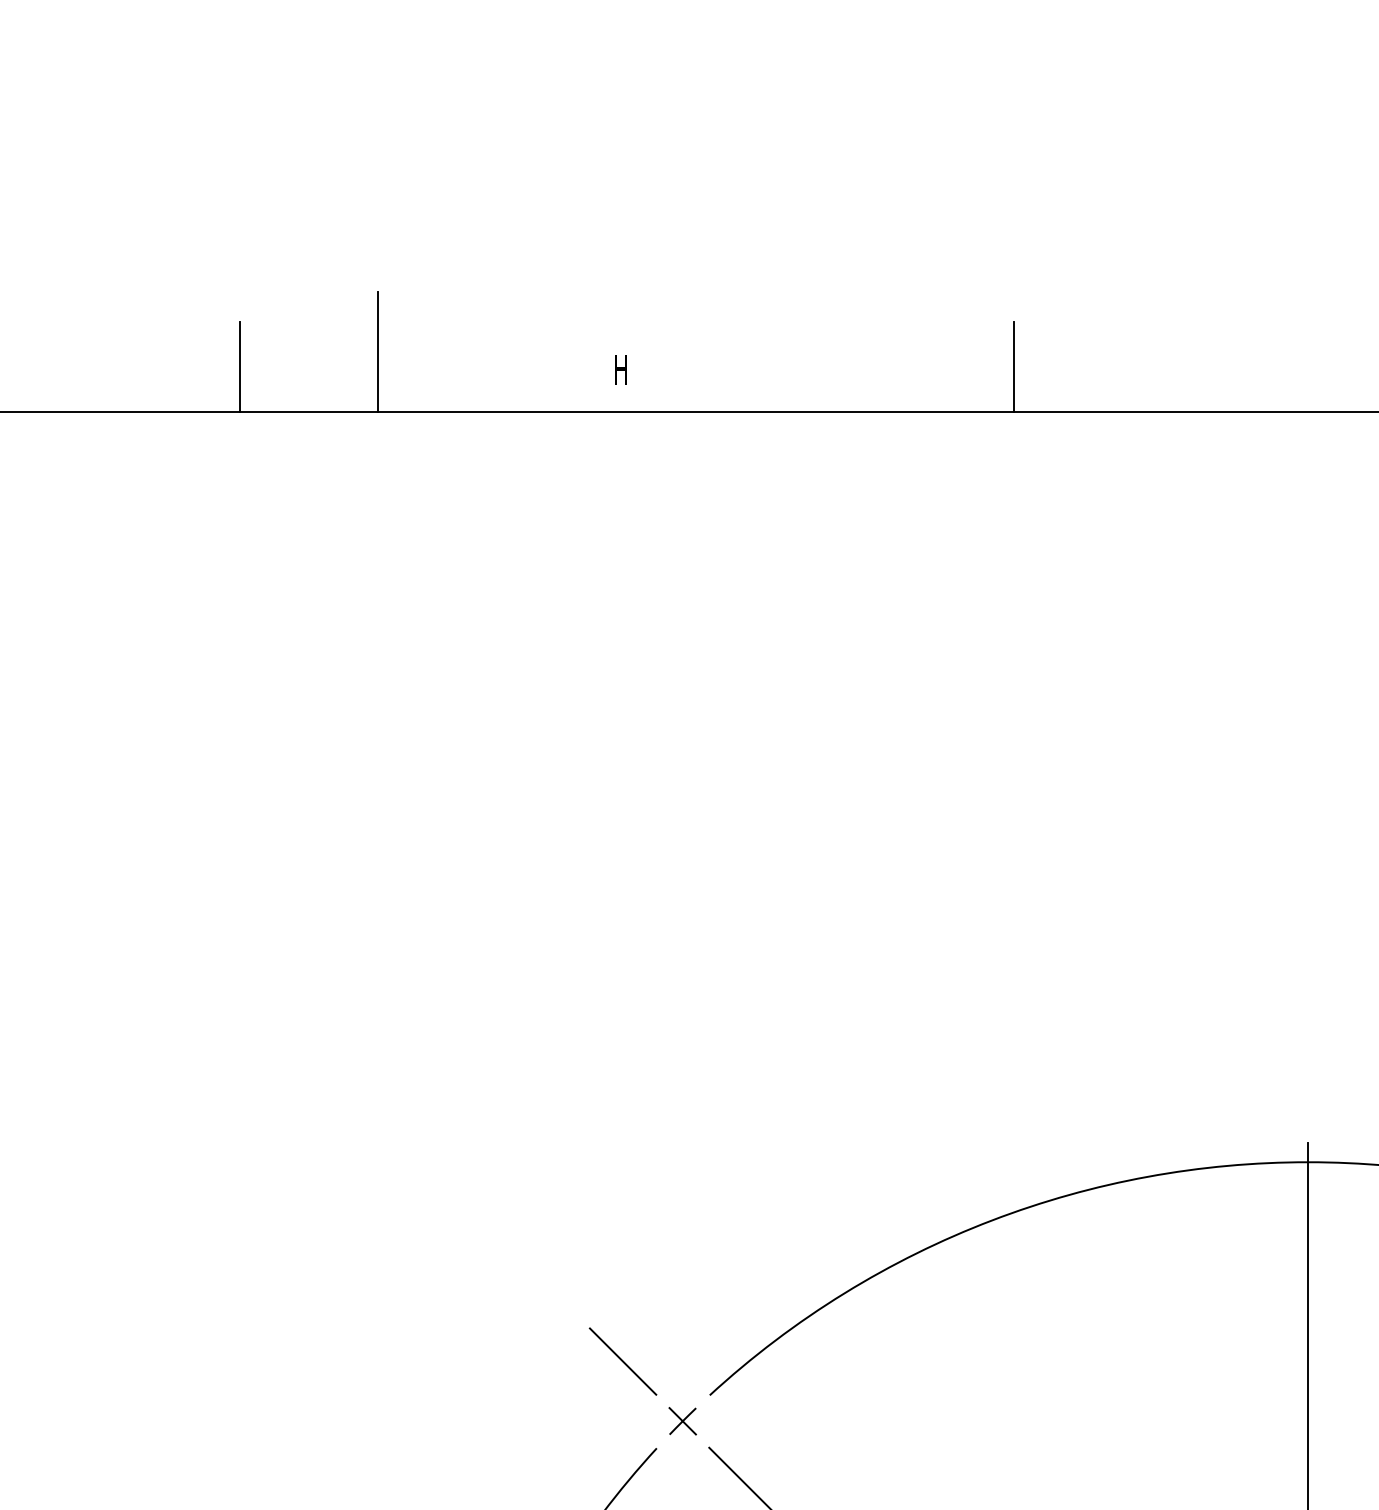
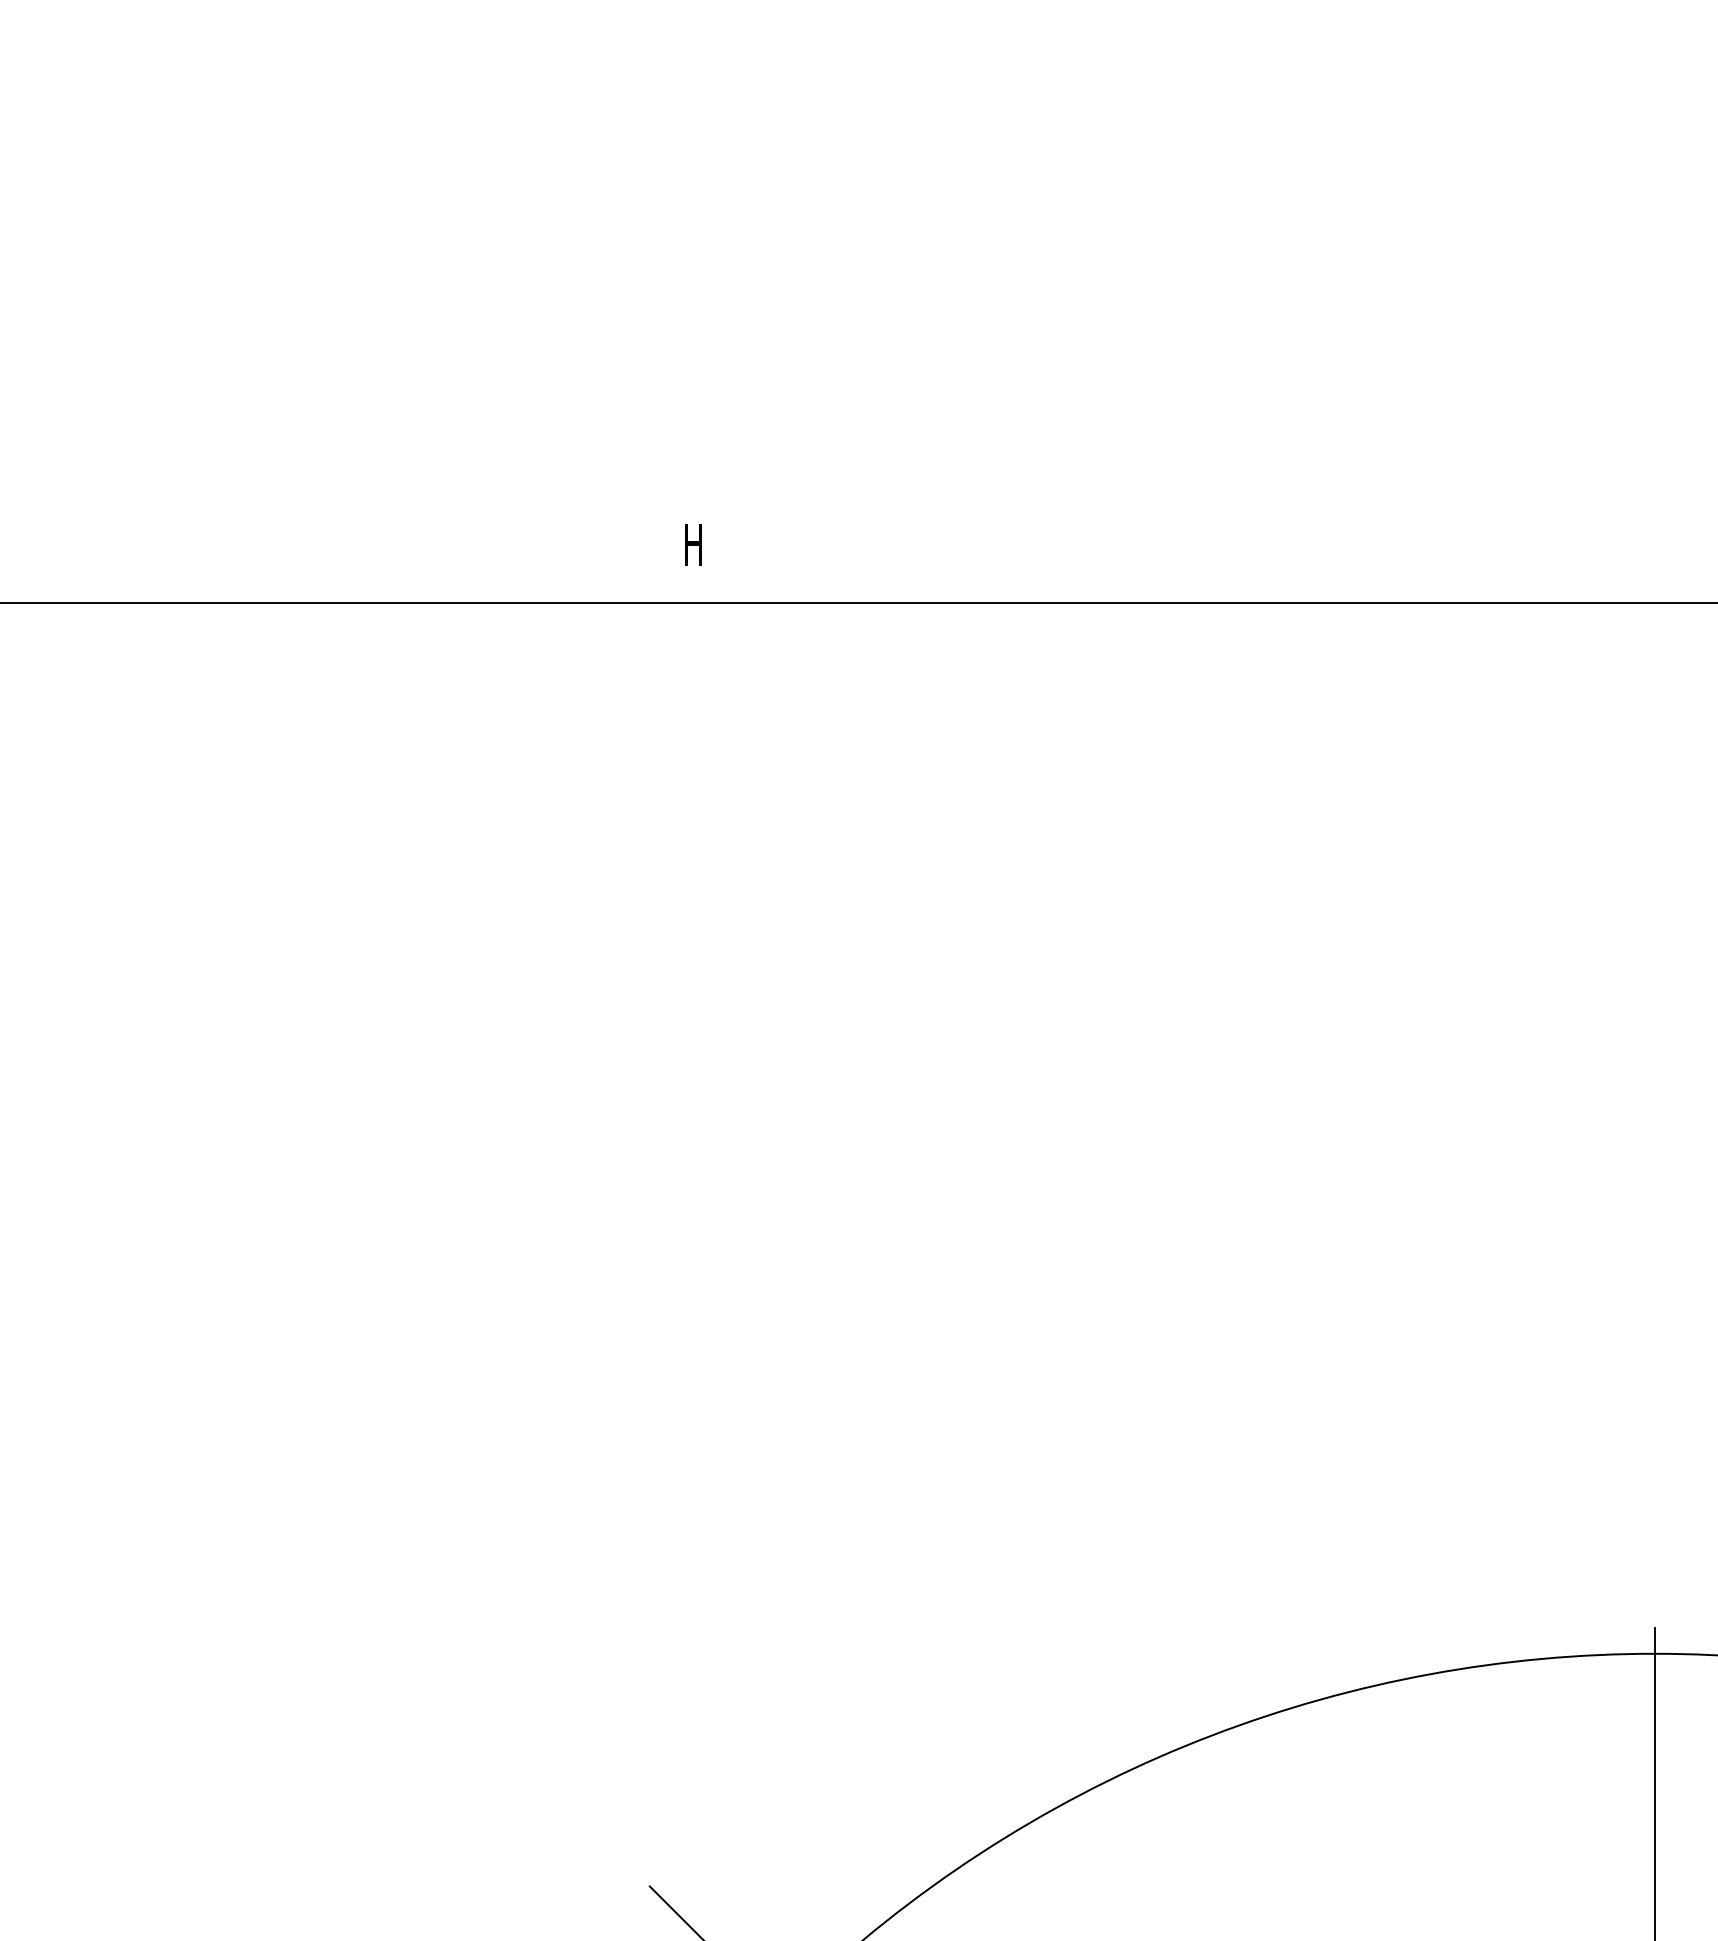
line: (378, 351) -> (353, 519), removed
line: (239, 366) -> (159, 540), removed
line: (1013, 366) -> (1242, 540), removed

